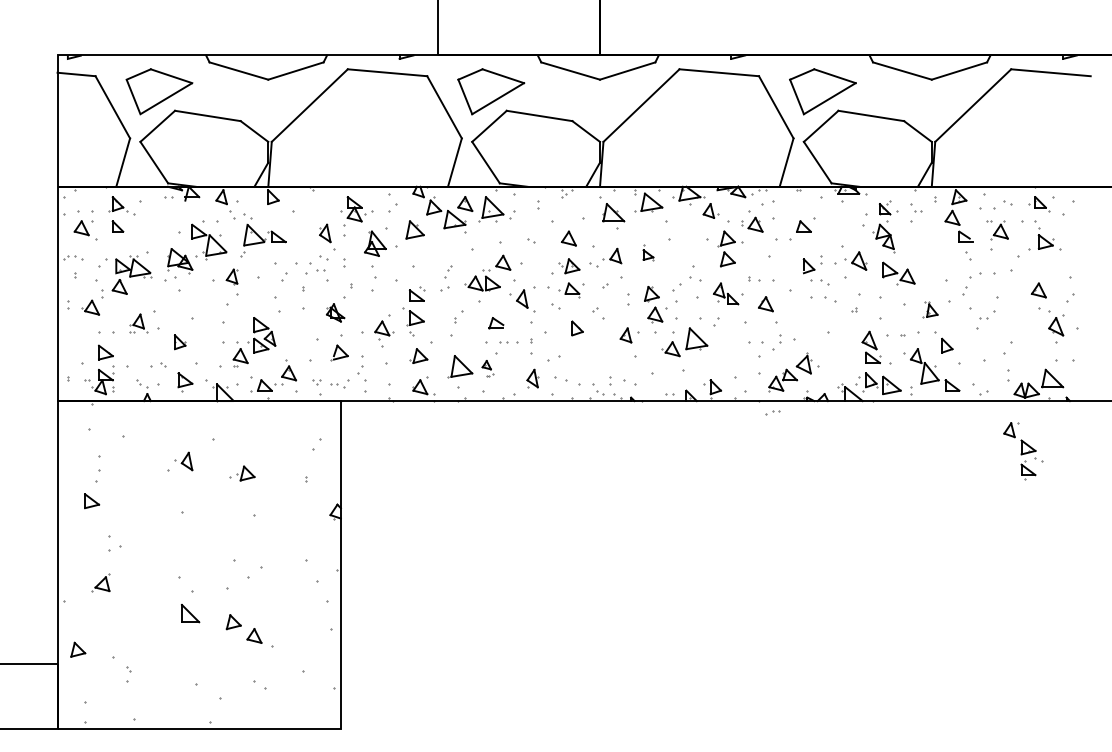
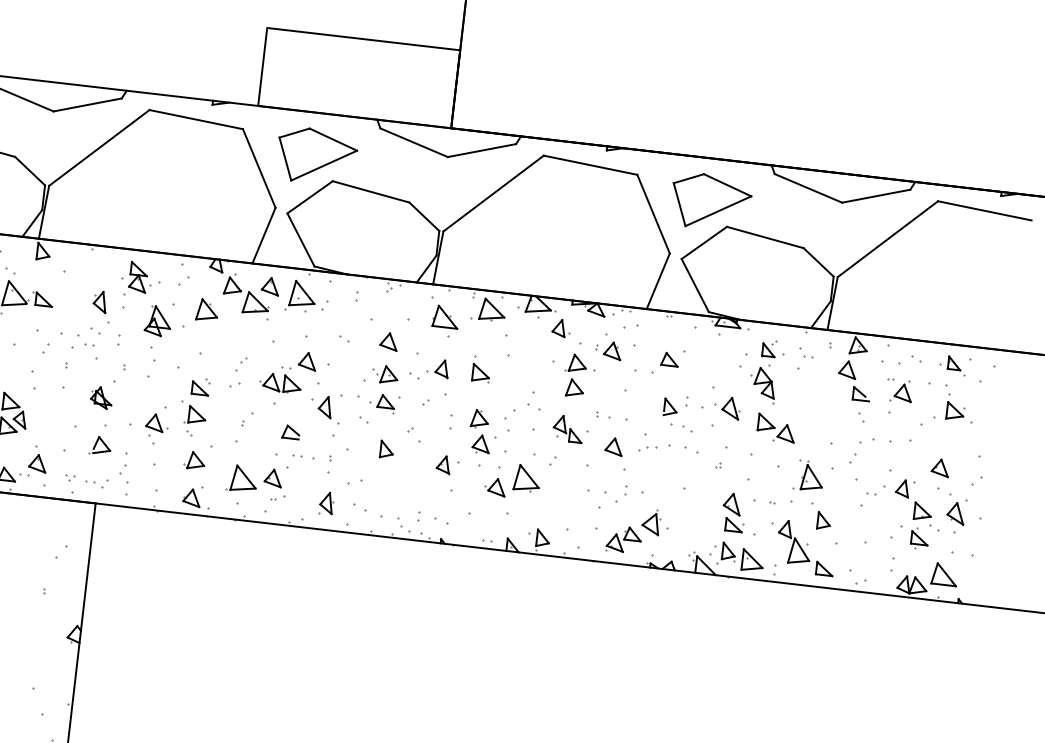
part: (648, 252) -> (481, 369), size x1.43
part: (930, 309) -> (809, 475), size x1.67
part: (487, 368) -> (274, 484), size x1.67
part: (772, 412) -> (647, 448), moved
part: (1023, 451) -> (916, 515), moved

